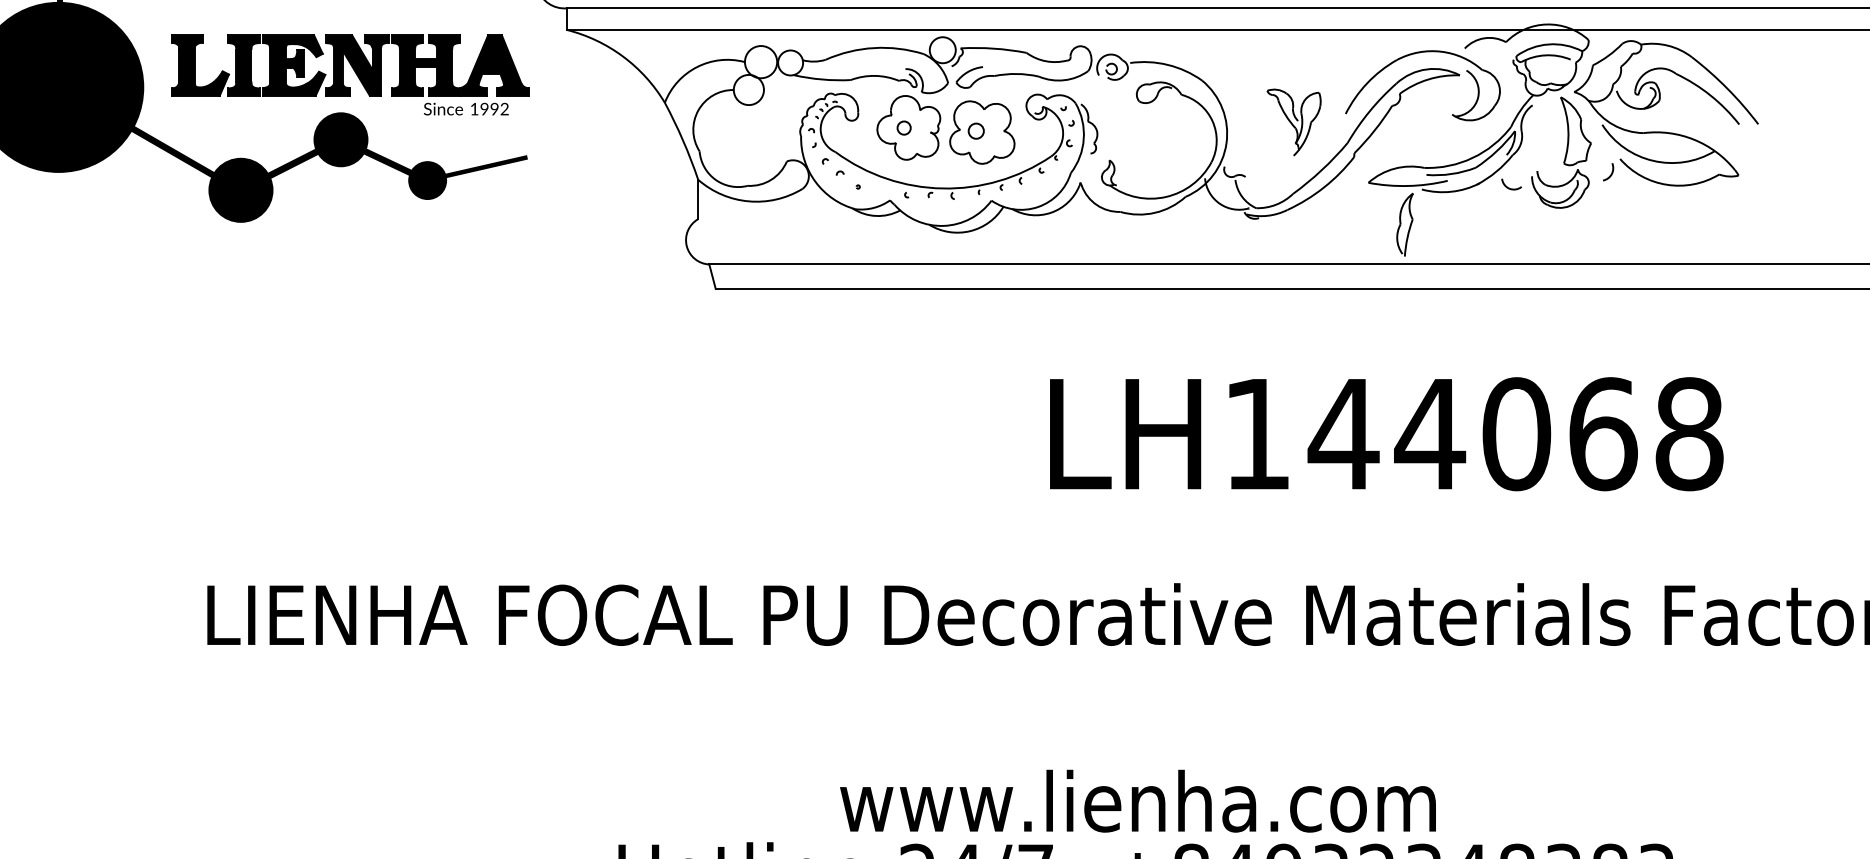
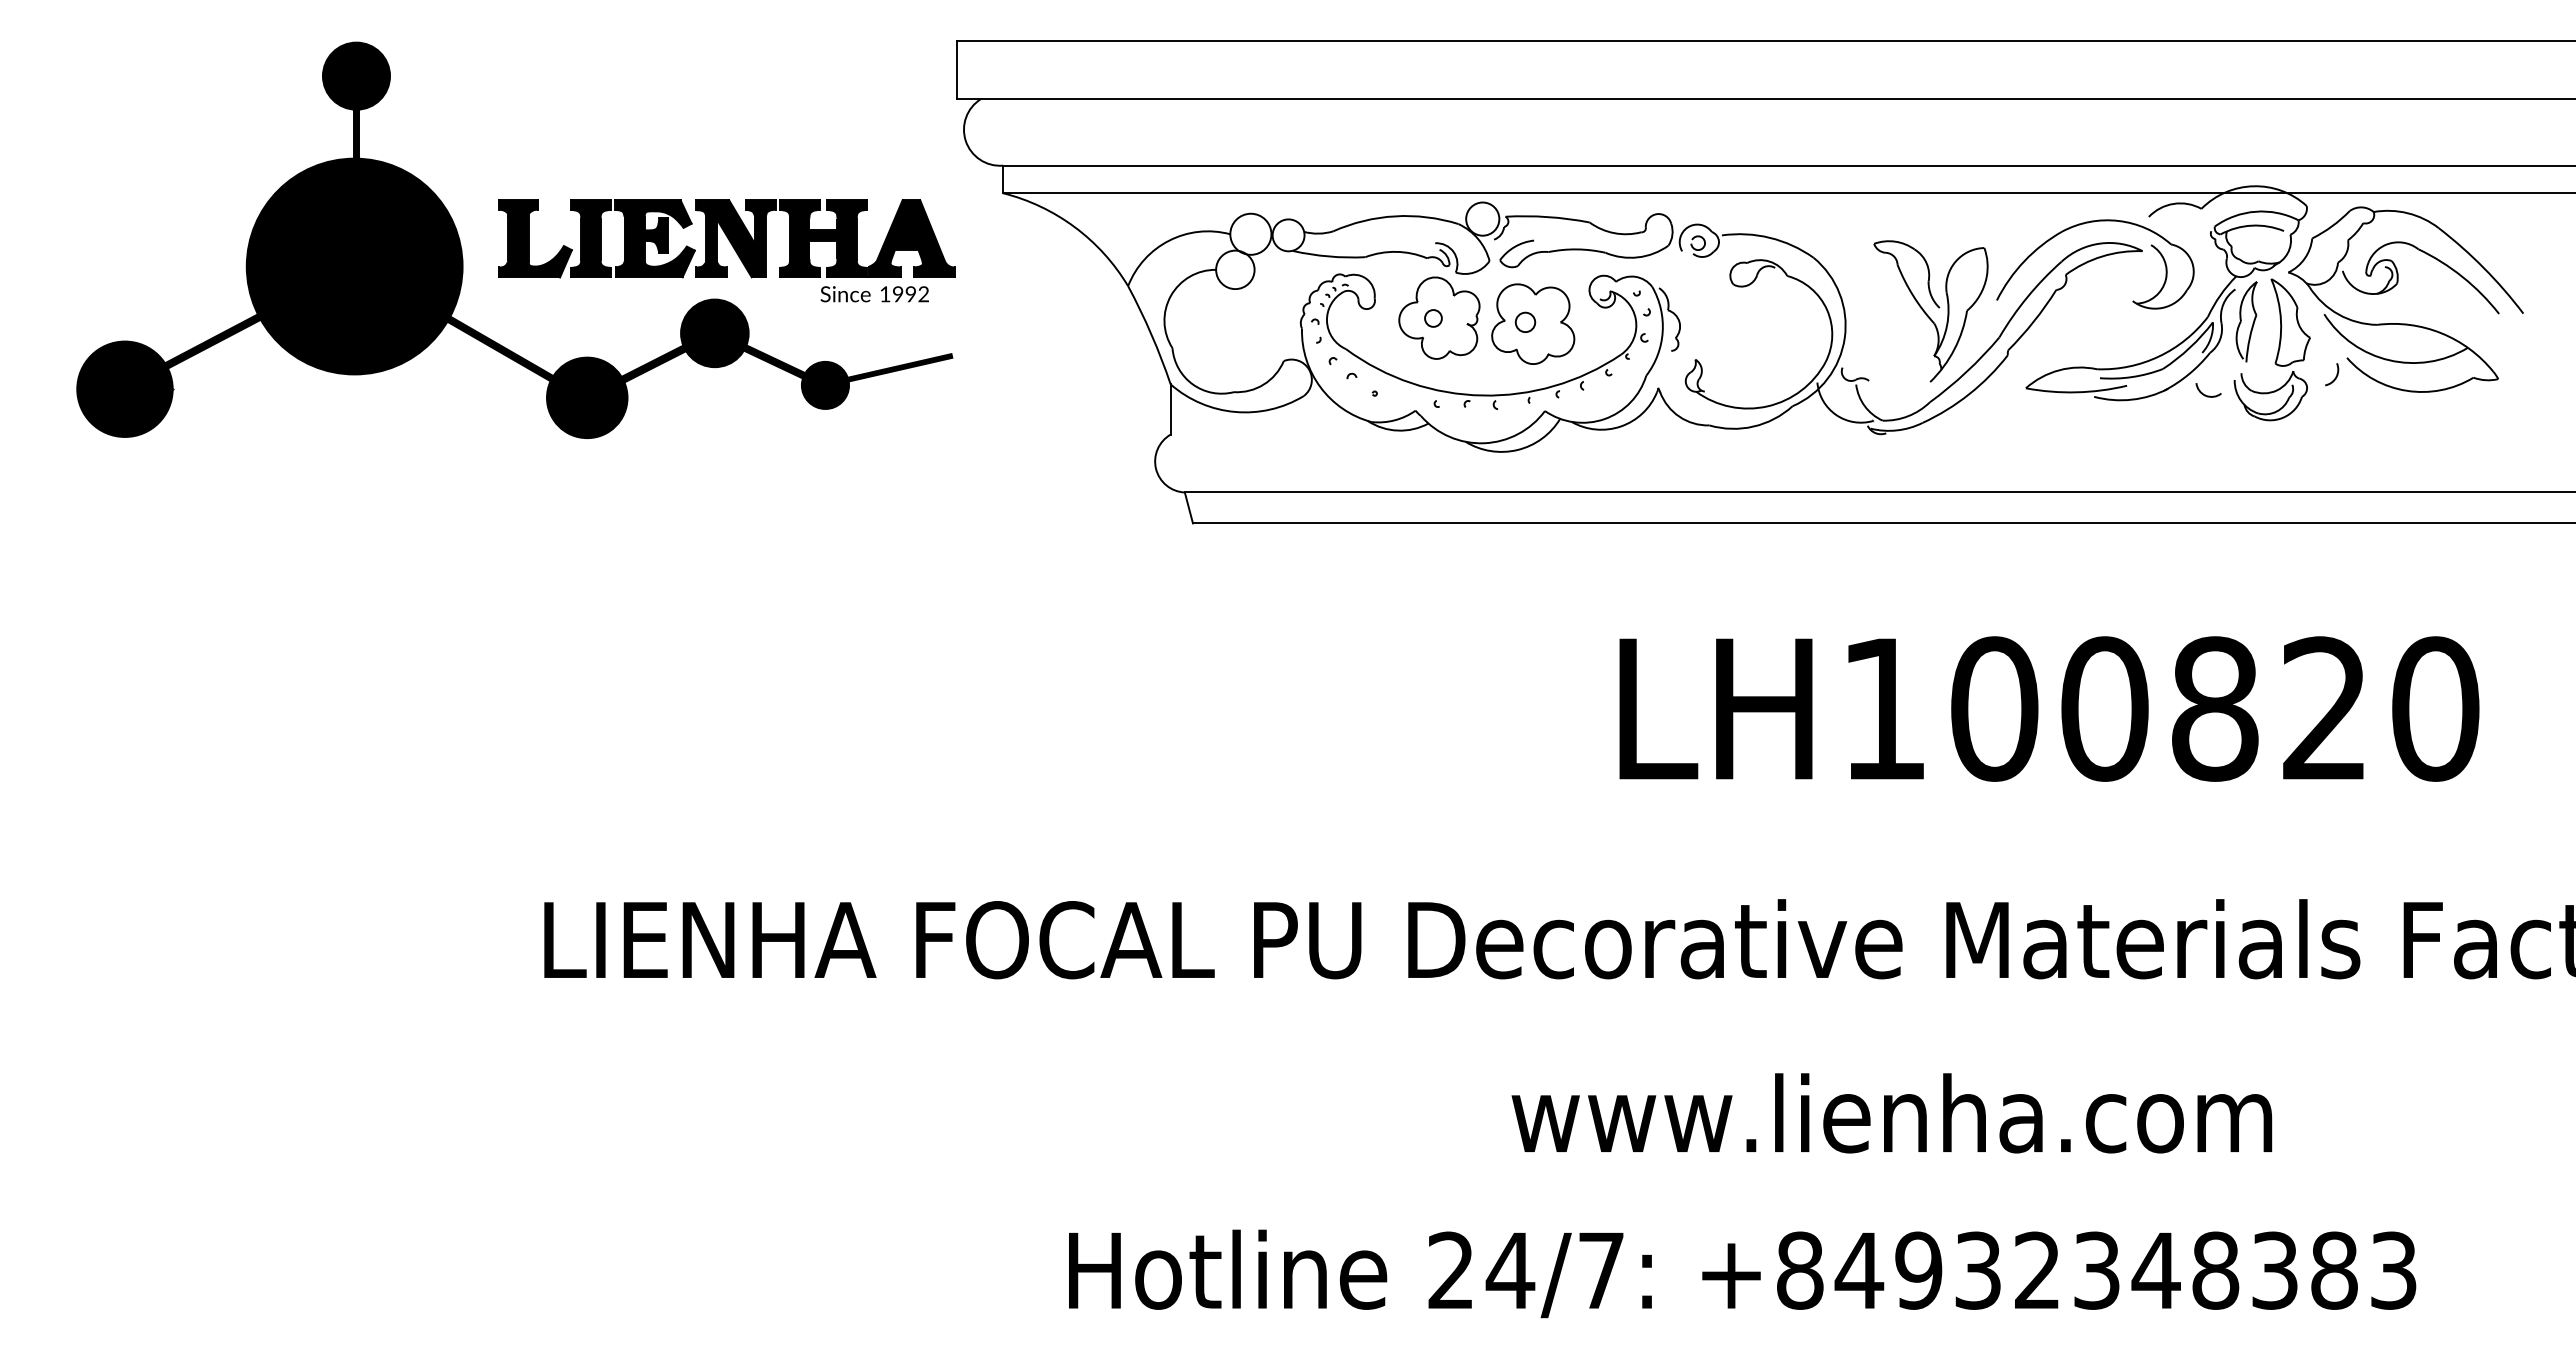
part: (1293, 122) -> (1930, 311), size x1.67
part: (1404, 224) -> (2246, 321), moved
text: (1515, 433) -> (2213, 708), LH144068 -> LH100820
text: (1137, 801) -> (1891, 1113), moved

